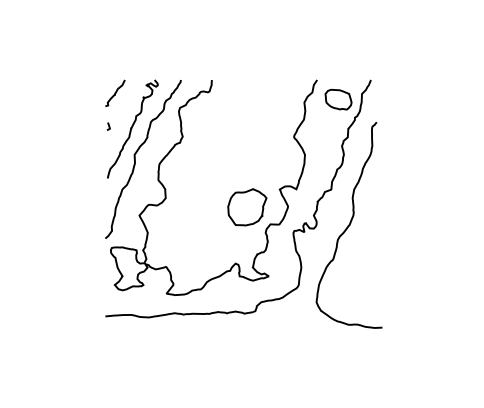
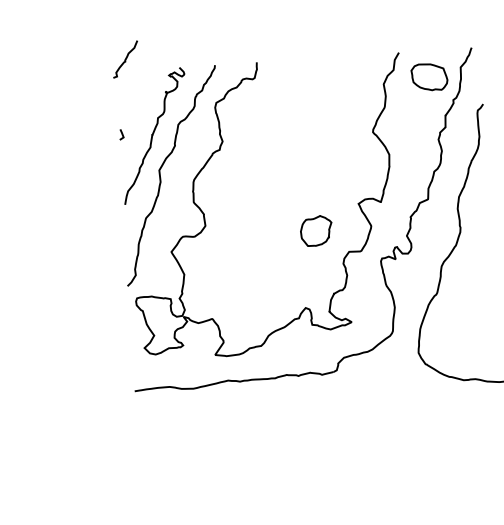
curve: (115, 92) -> (125, 58), moved
part: (247, 207) -> (316, 231), size x0.6

